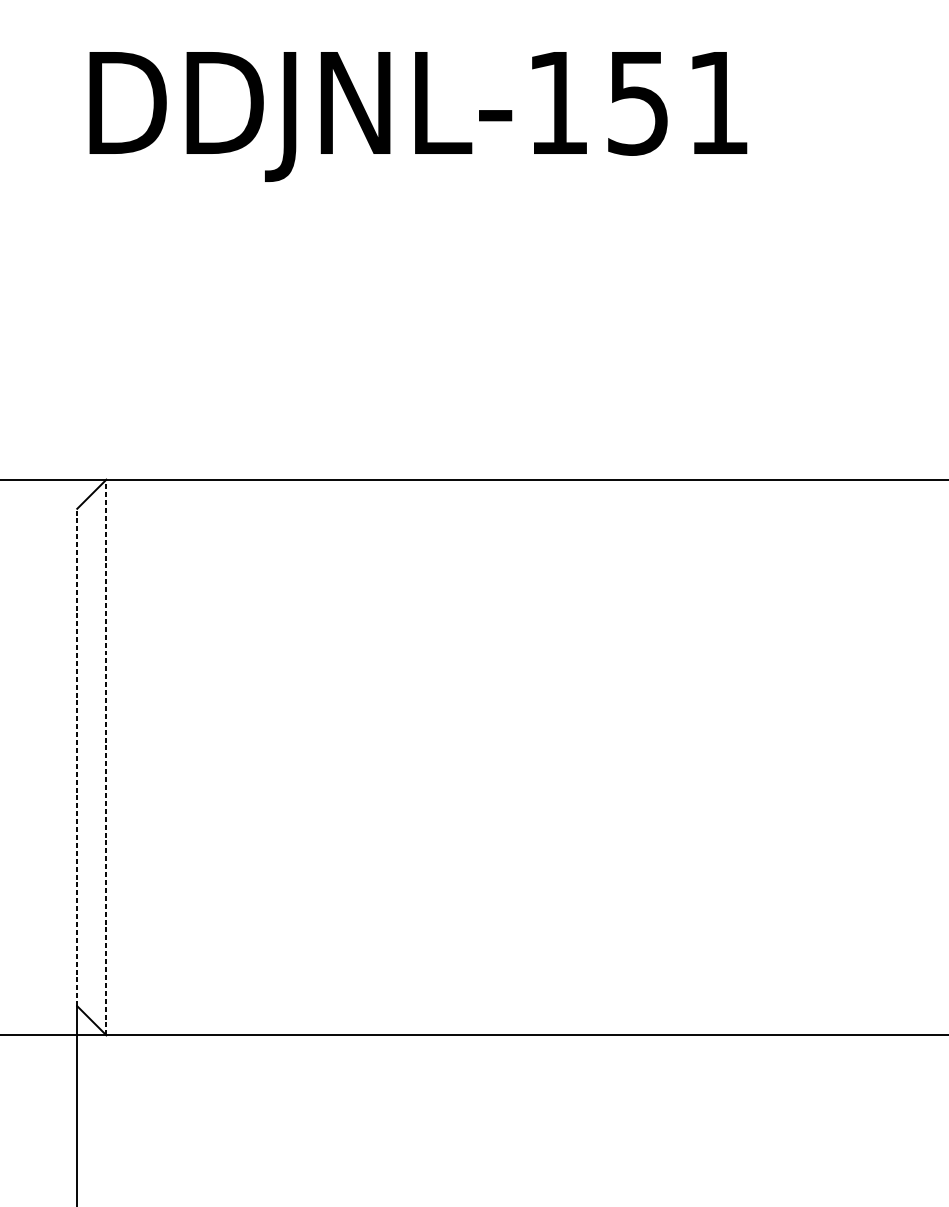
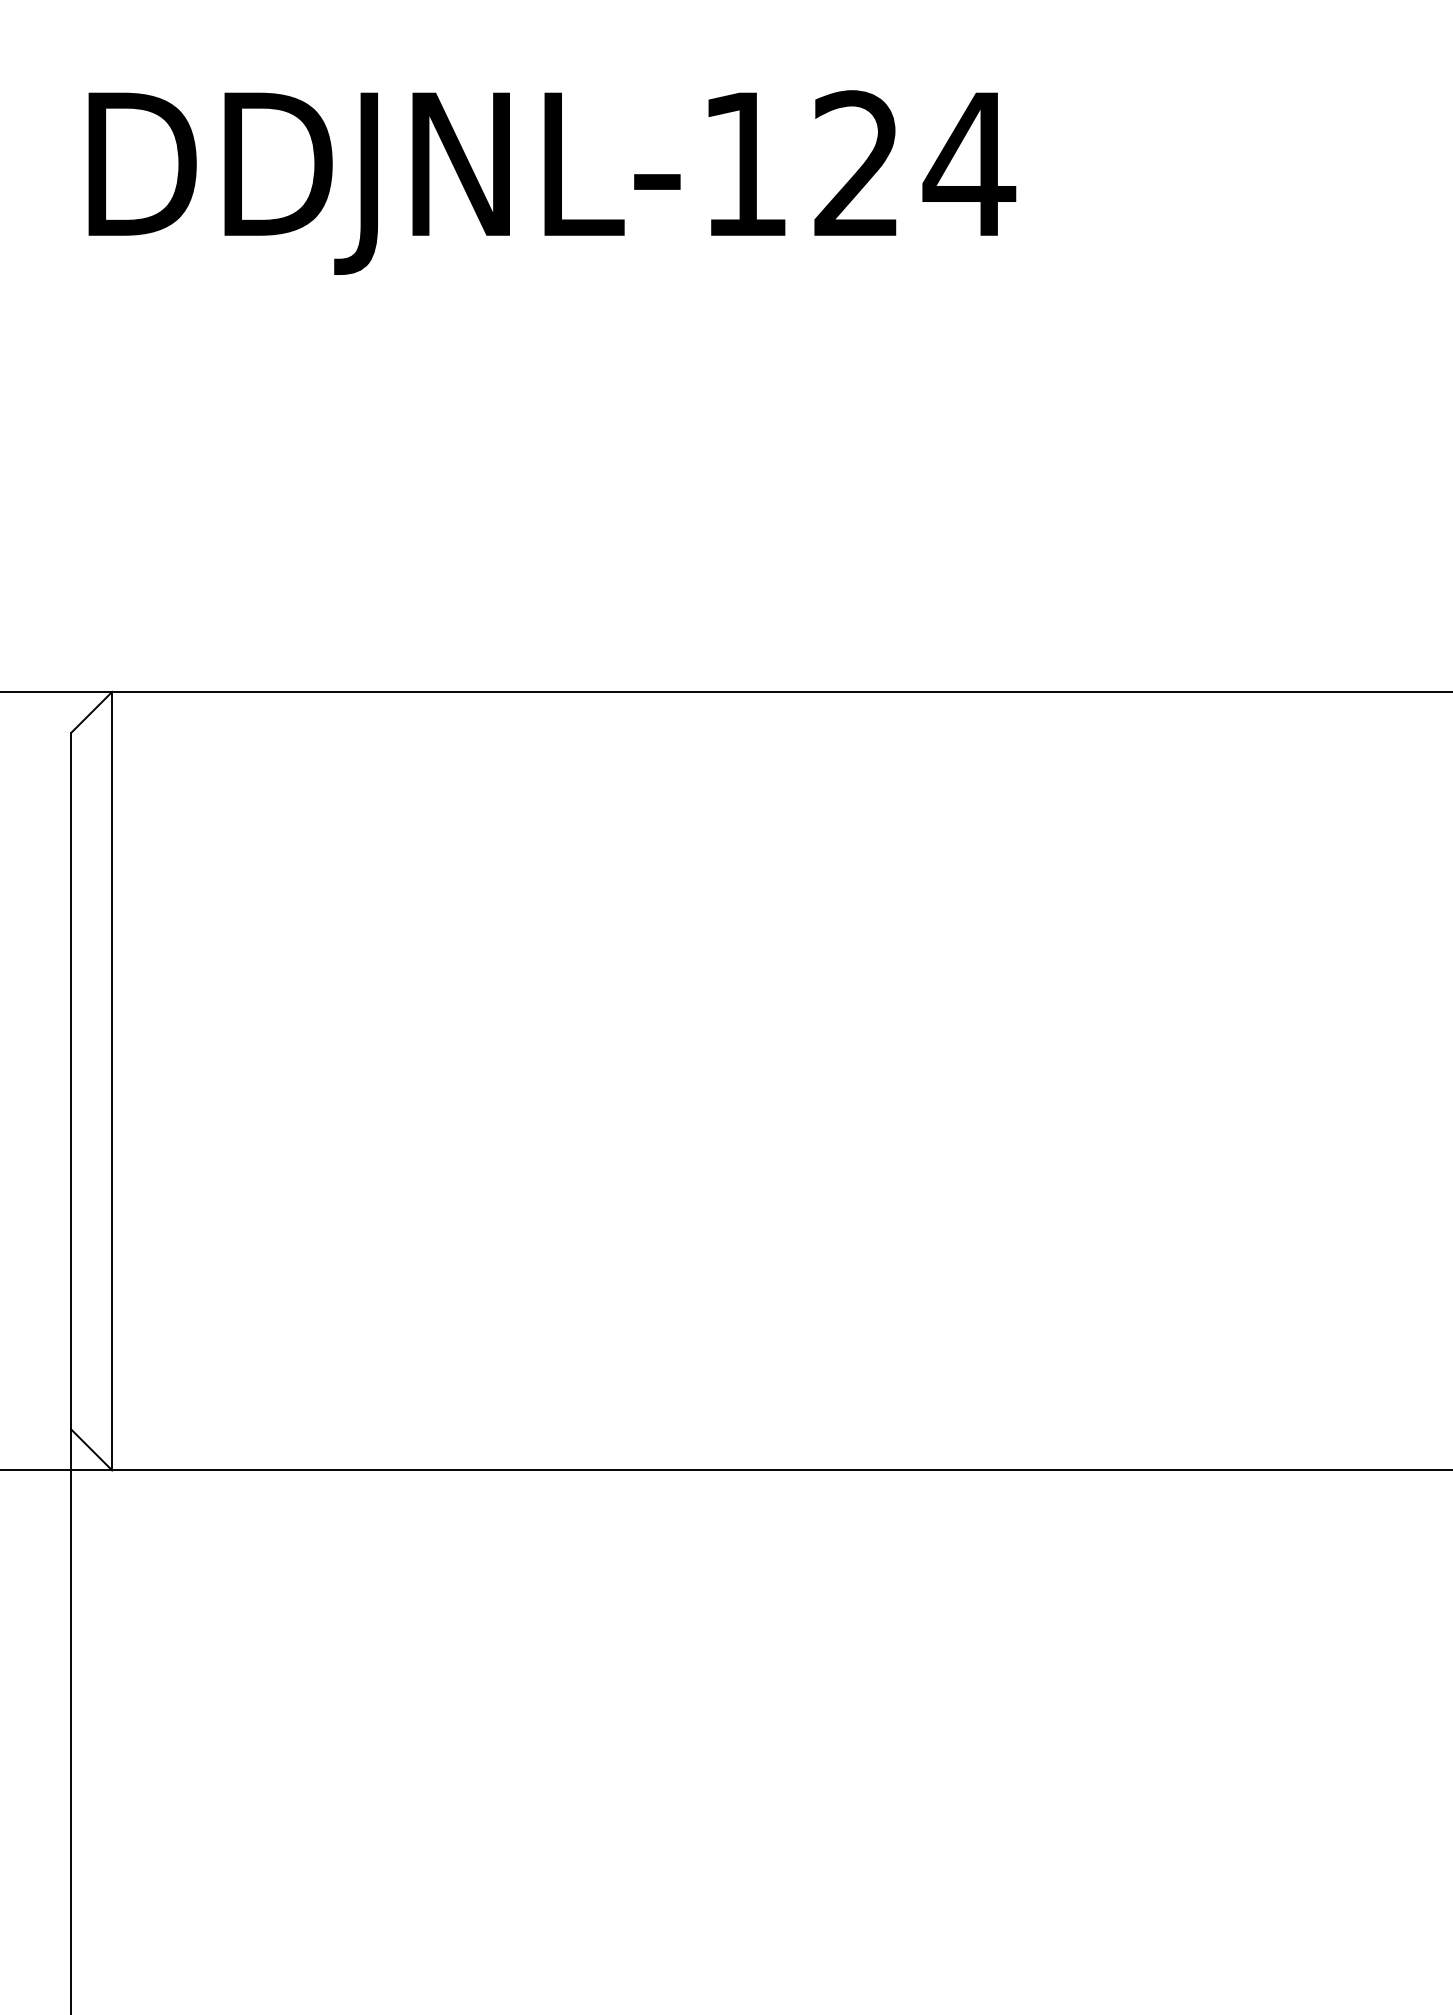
text: (679, 103) -> (915, 164), DDJNL-151 -> DDJNL-124
line: (77, 757) -> (71, 1080), dashed -> solid
line: (106, 757) -> (112, 1080), dashed -> solid

